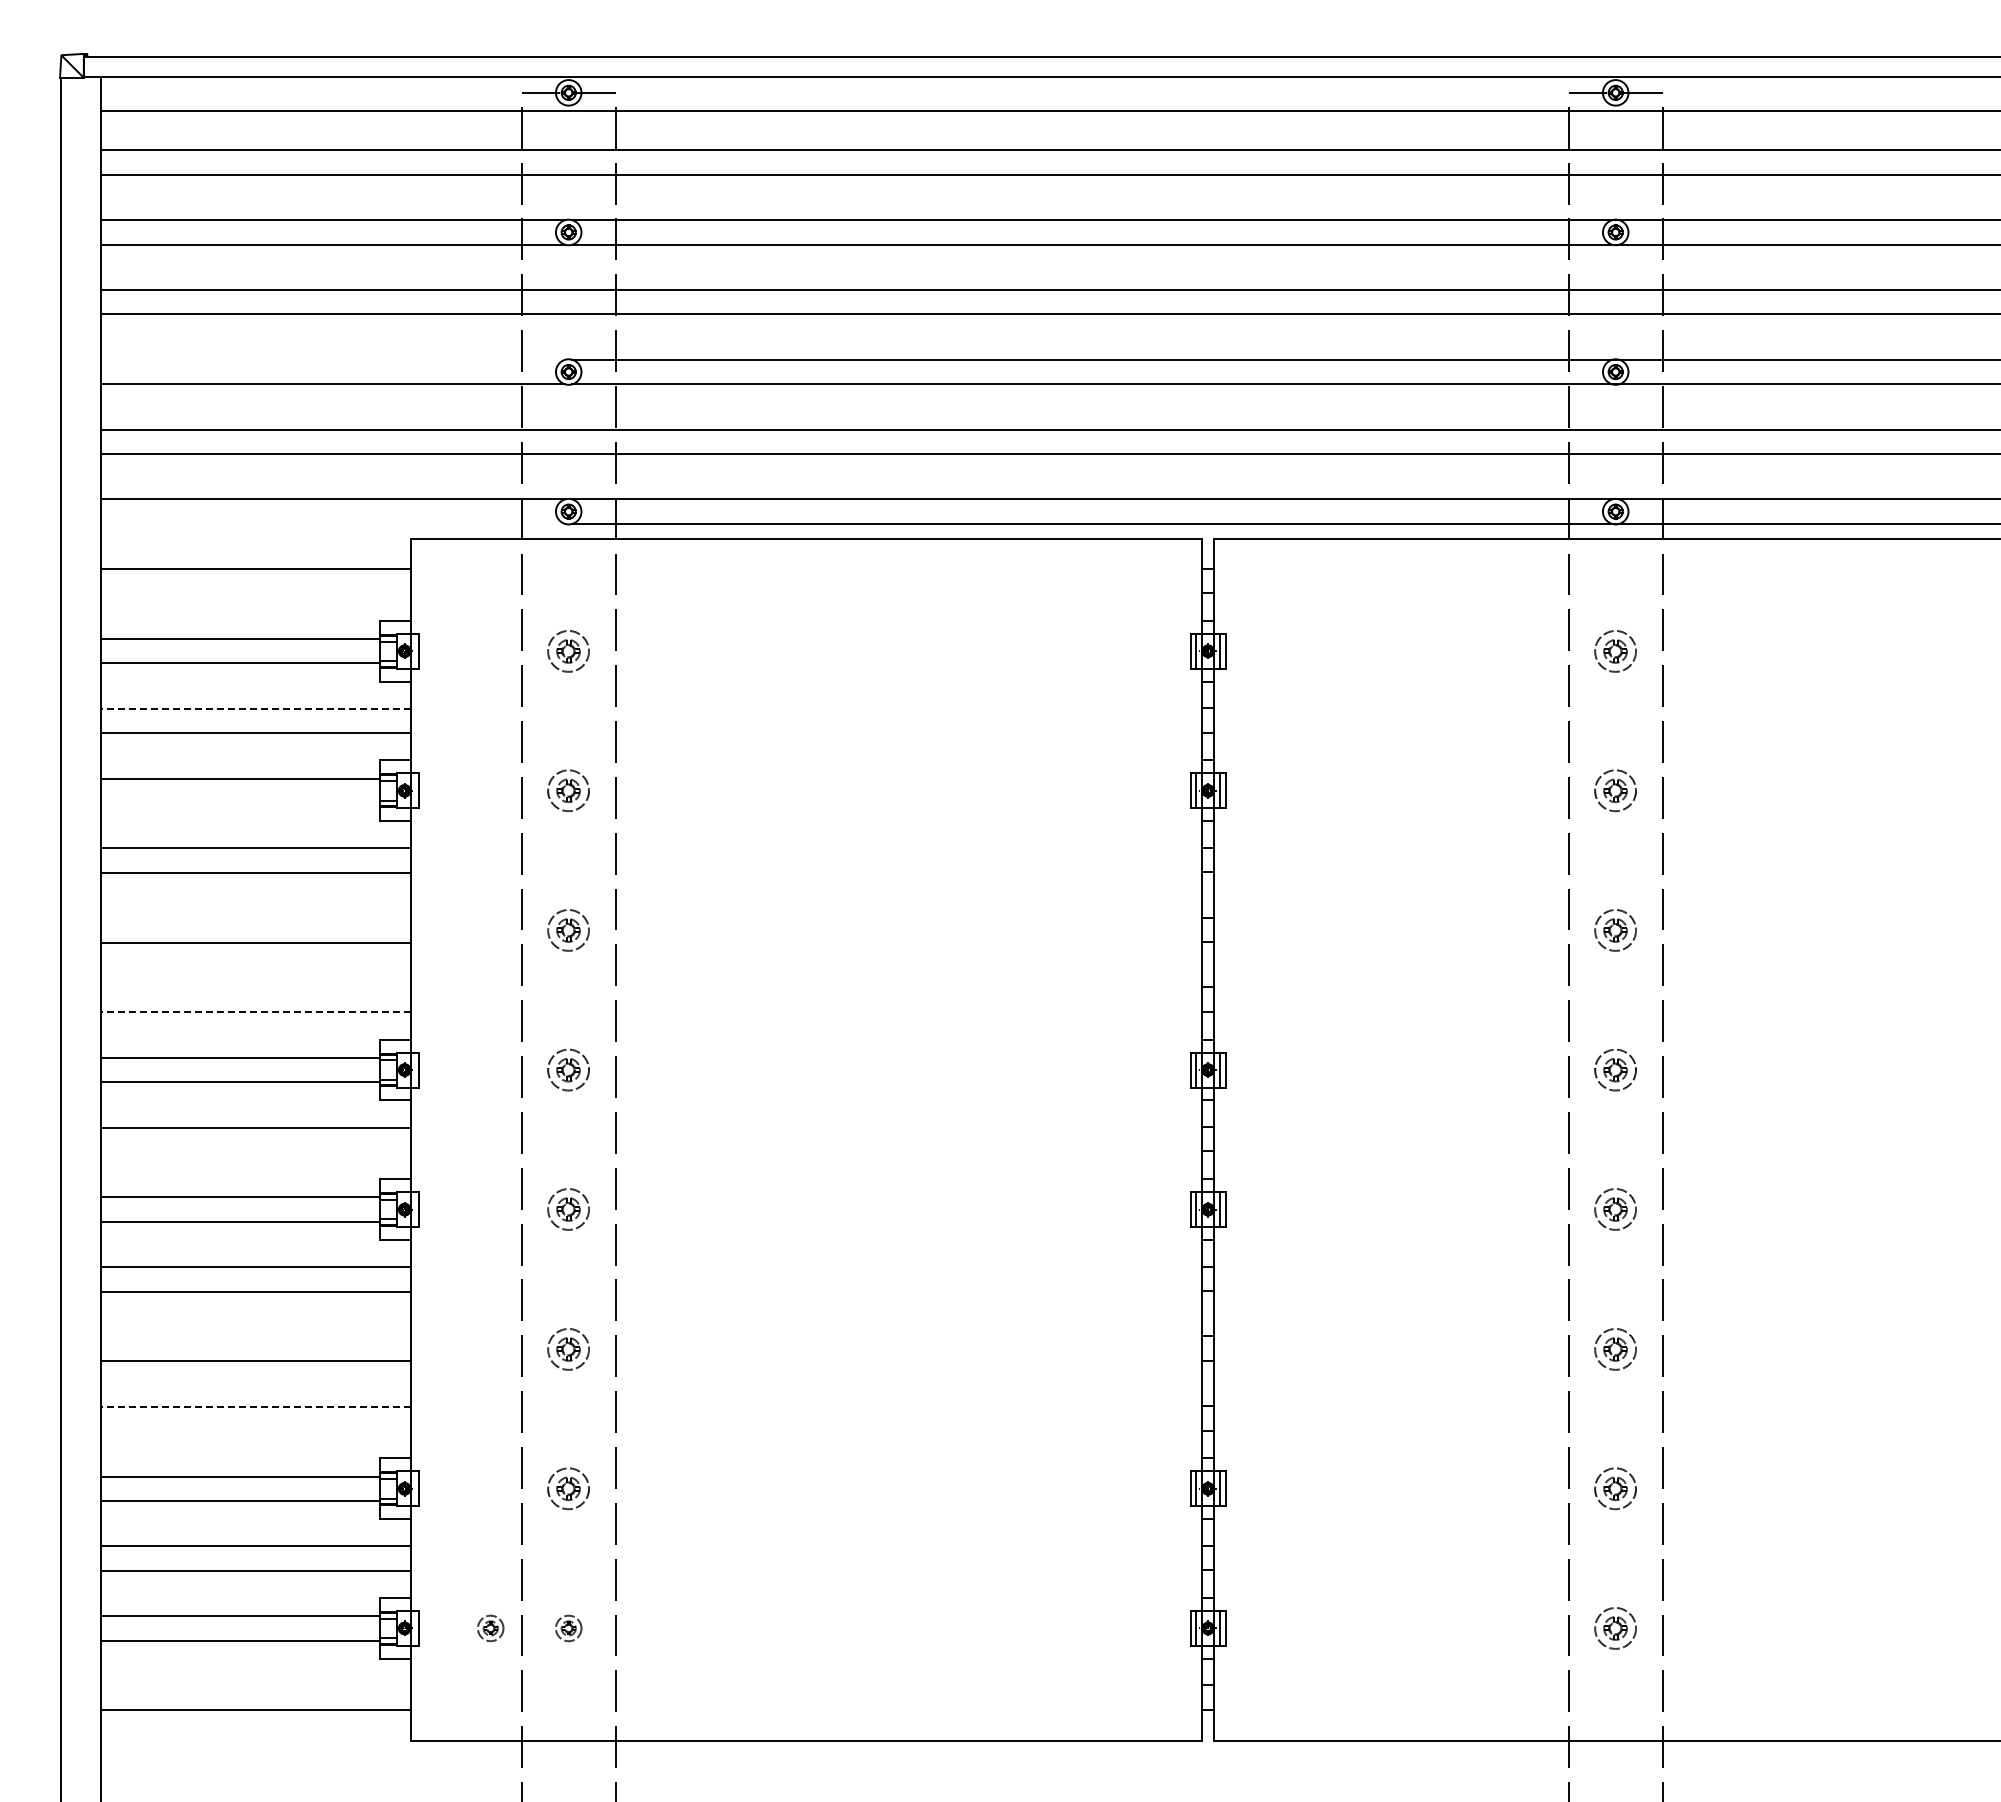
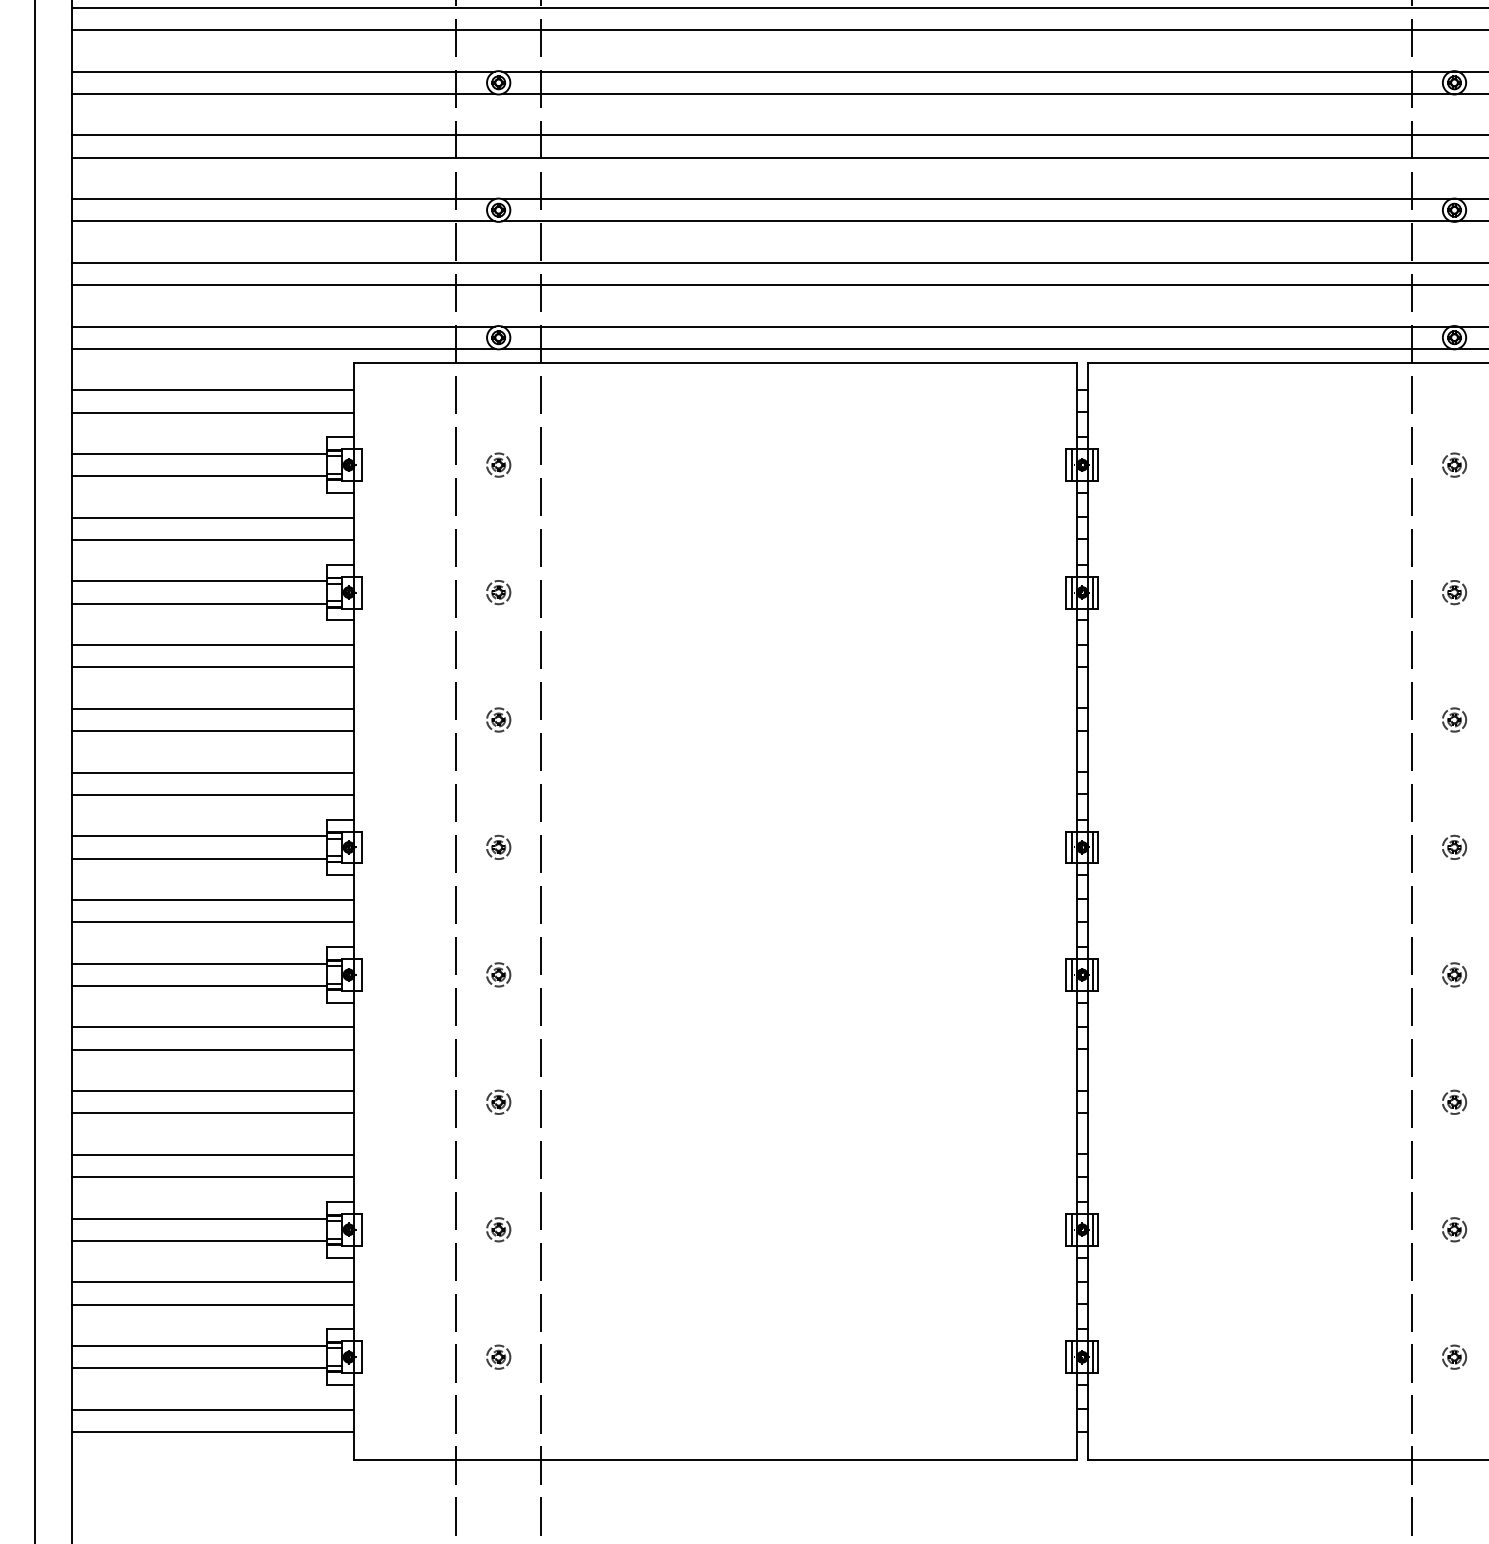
line: (333, 359) -> (283, 198), added
line: (333, 523) -> (283, 348), added
line: (255, 593) -> (212, 412), added
part: (568, 650) -> (498, 464), size x0.62
part: (1615, 650) -> (1454, 464), size x0.62
line: (255, 708) -> (212, 517), dashed -> solid
part: (568, 790) -> (498, 592), size x0.62
part: (1615, 790) -> (1454, 592), size x0.62
line: (240, 803) -> (199, 604), added
line: (255, 918) -> (212, 709), added
part: (568, 930) -> (498, 720), size x0.62
part: (1615, 930) -> (1454, 720), size x0.62
line: (255, 988) -> (212, 773), added
line: (255, 1012) -> (212, 794), dashed -> solid
part: (568, 1069) -> (498, 846), size x0.62
part: (1615, 1069) -> (1454, 846), size x0.62
line: (255, 1152) -> (212, 922), added
part: (568, 1209) -> (498, 974), size x0.62
part: (1615, 1209) -> (1454, 974), size x0.62
line: (255, 1337) -> (212, 1091), added
part: (568, 1348) -> (498, 1101), size x0.62
part: (1615, 1348) -> (1454, 1101), size x0.62
line: (255, 1406) -> (212, 1154), dashed -> solid
line: (255, 1431) -> (212, 1177), added
part: (568, 1488) -> (498, 1229), size x0.62
part: (1615, 1488) -> (1454, 1229), size x0.62
part: (490, 1628) -> (427, 1357), removed
part: (1615, 1628) -> (1454, 1357), size x0.62
line: (255, 1686) -> (212, 1410), added

